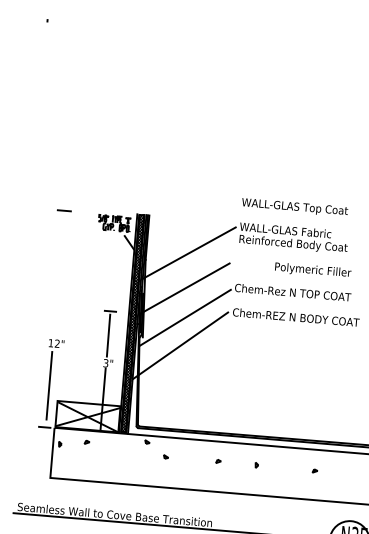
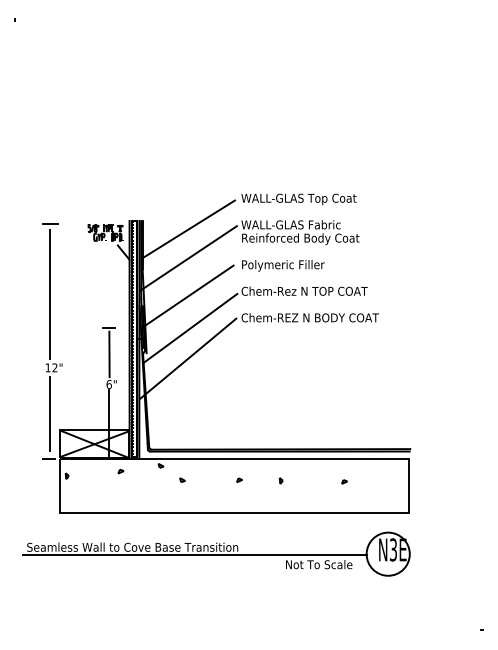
line: (190, 226) -> (188, 229), added
text: (313, 270) -> (283, 265), moved
line: (57, 275) -> (49, 294), added
text: (105, 363) -> (108, 384), 3" -> 6"
part: (86, 442) -> (120, 471), moved

